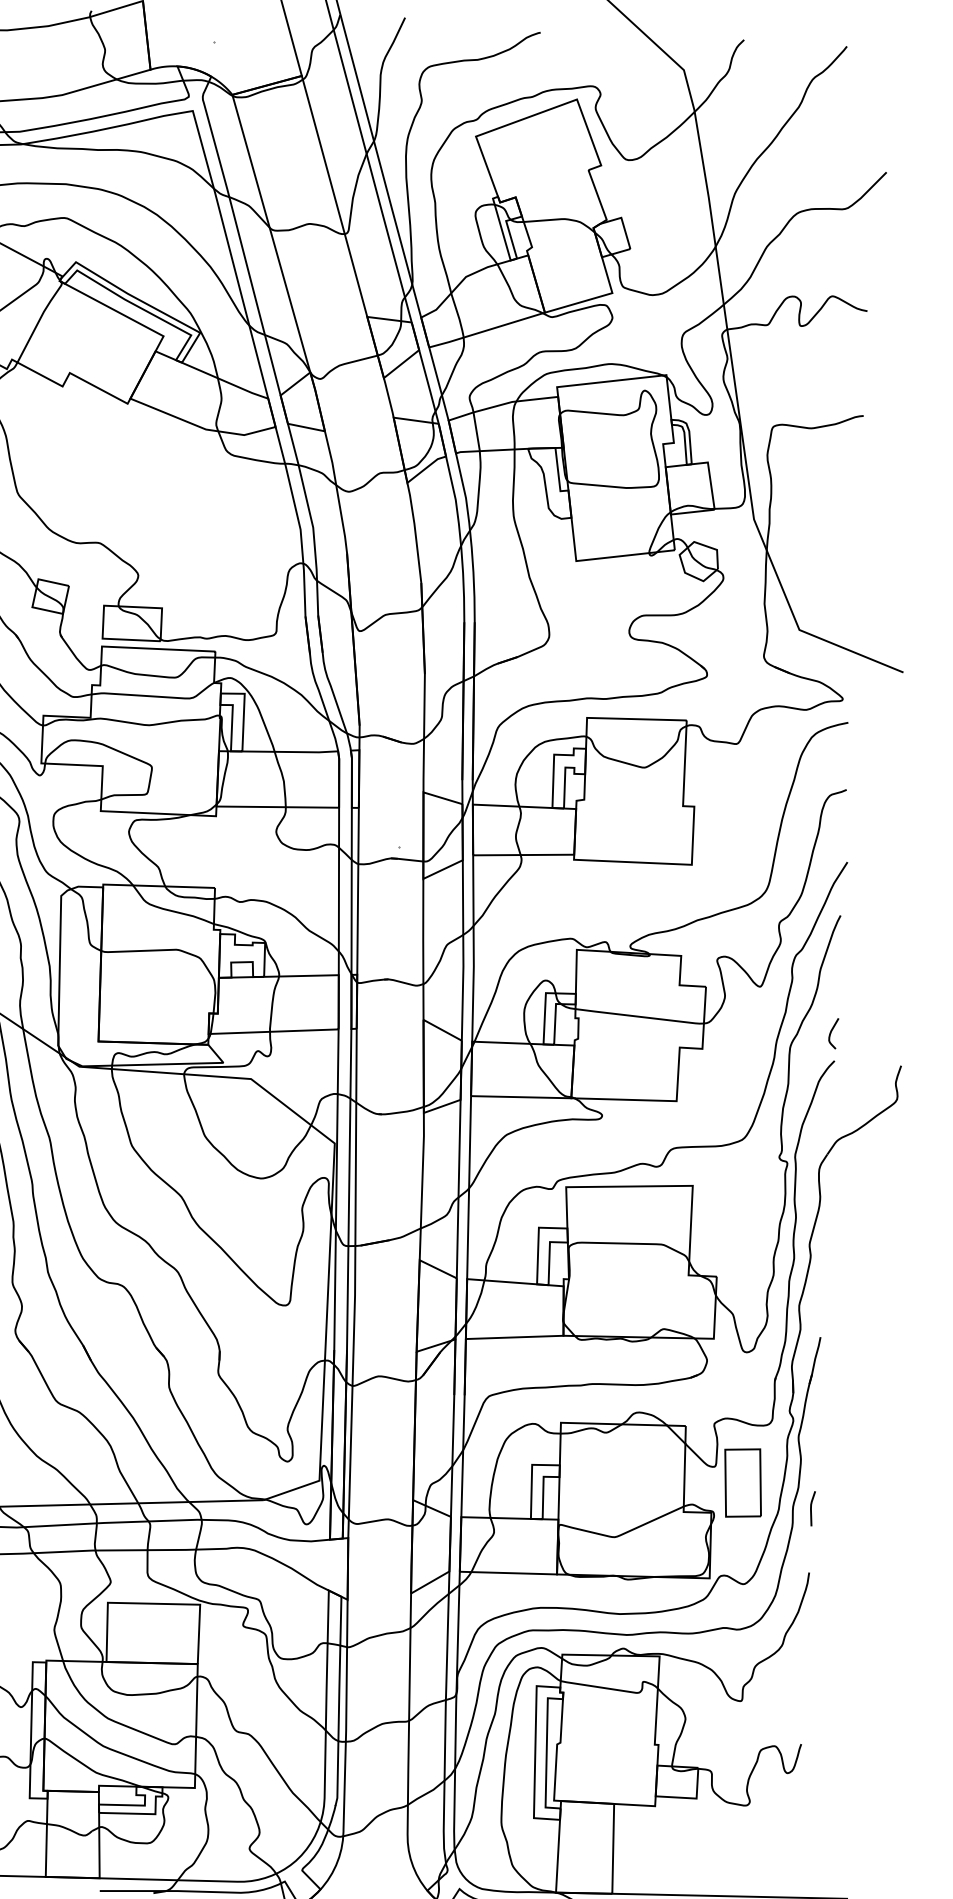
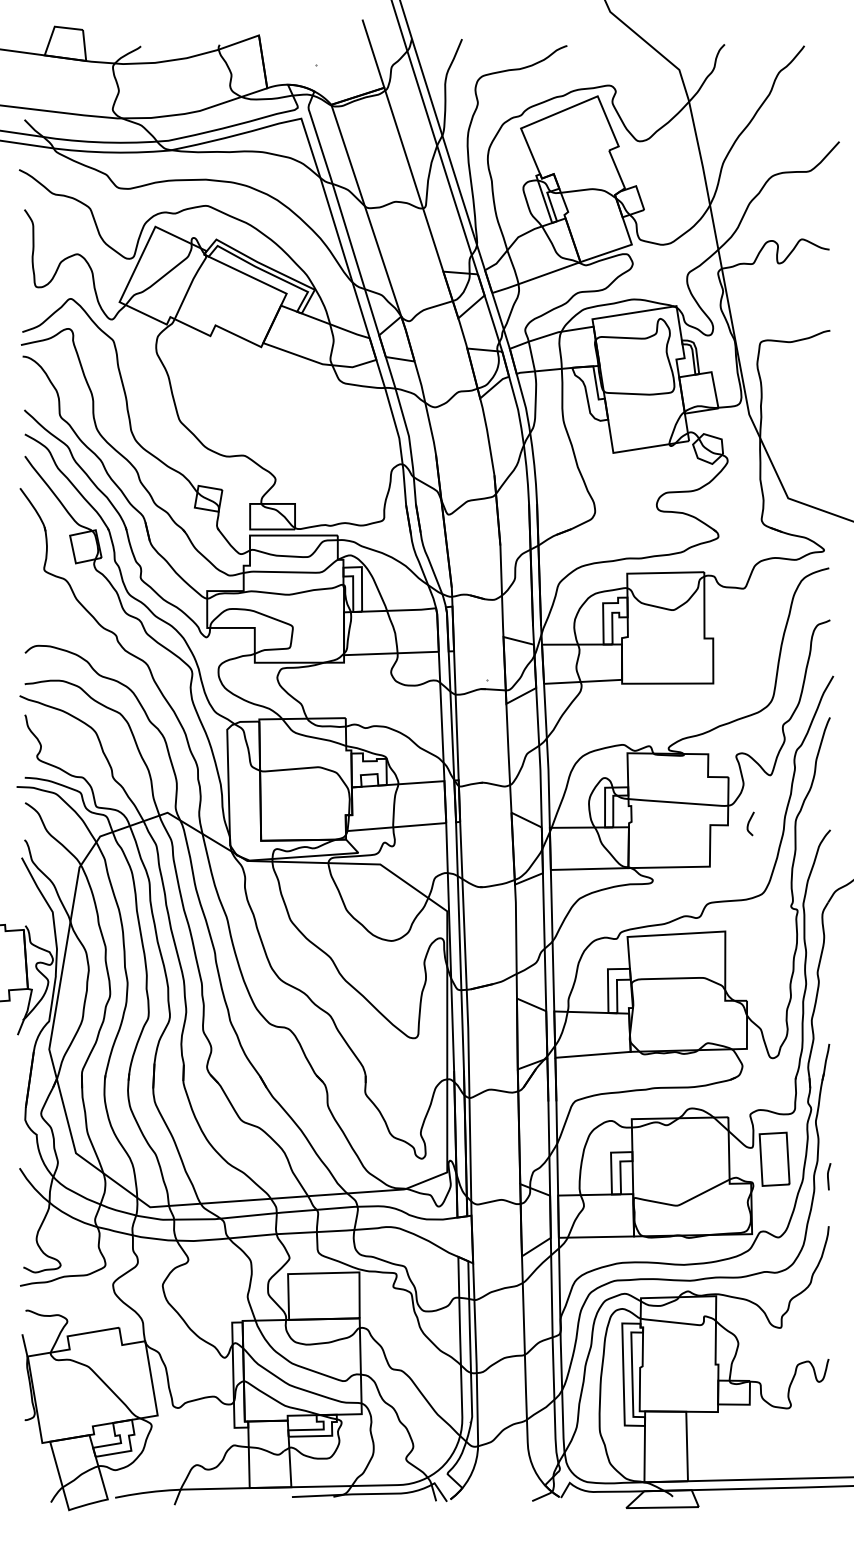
curve: (832, 1032) -> (749, 823), moved

